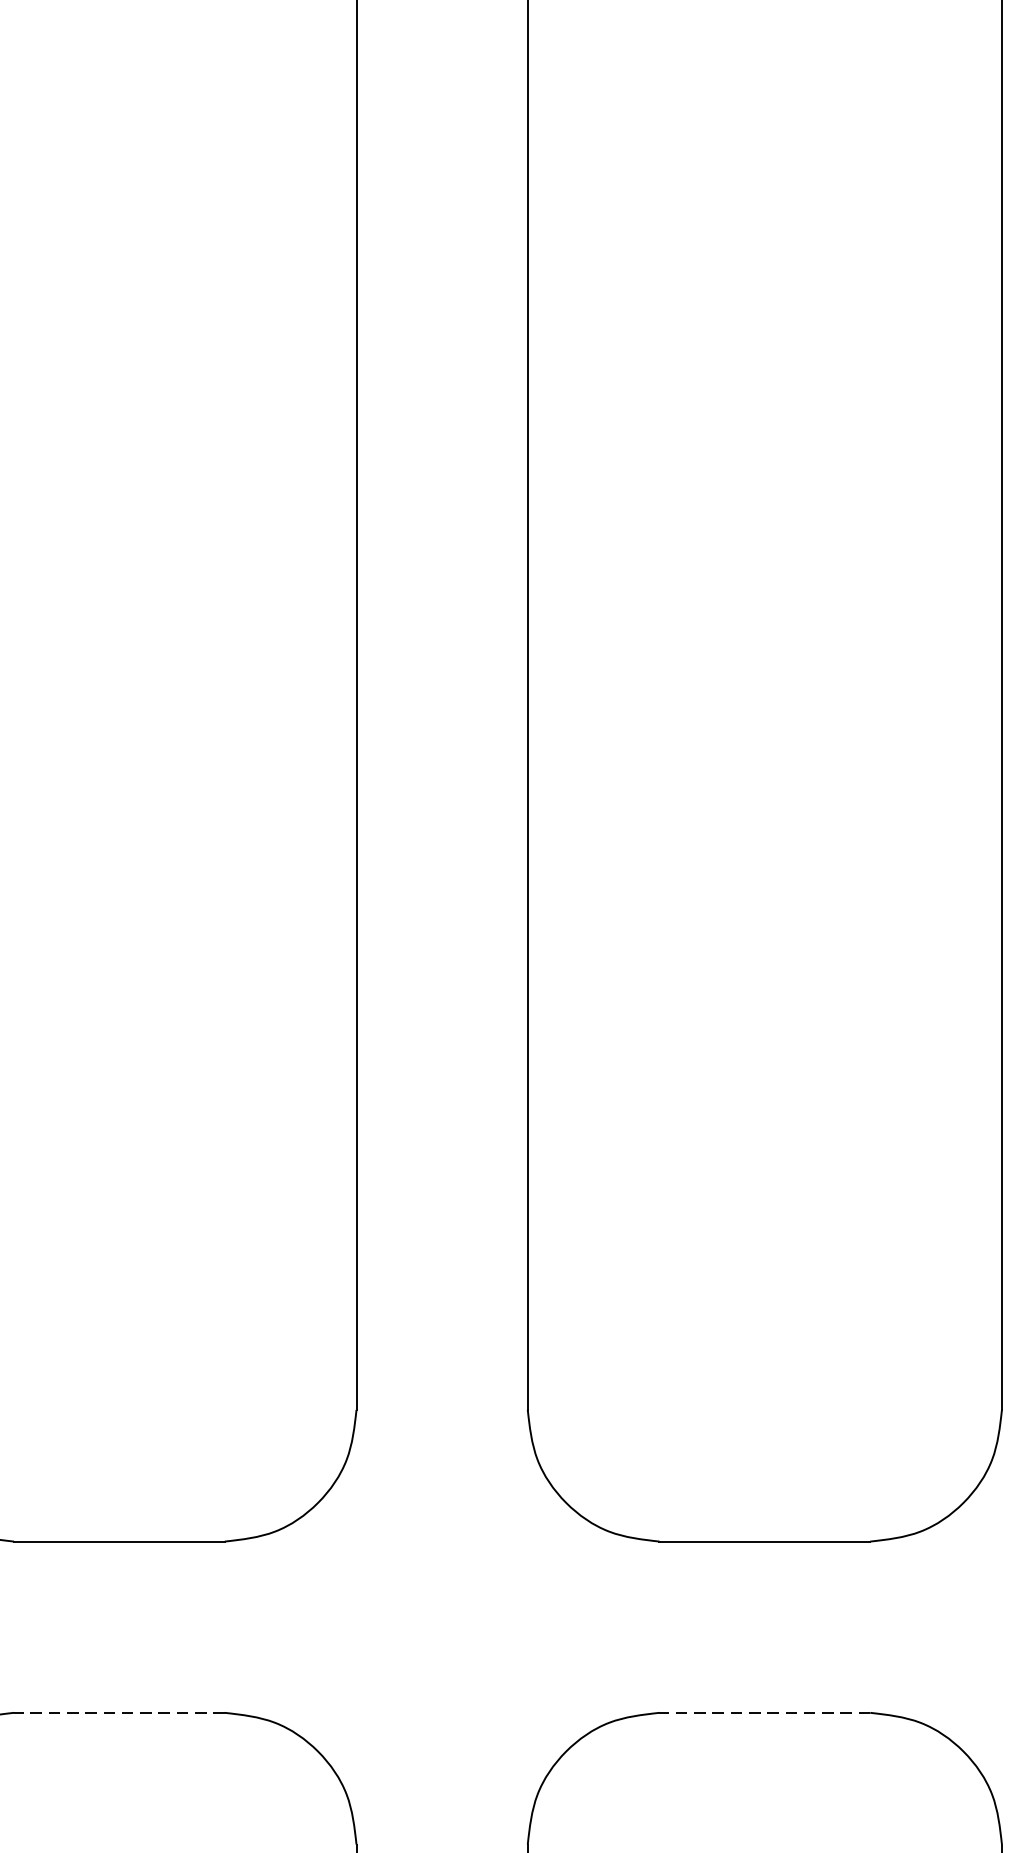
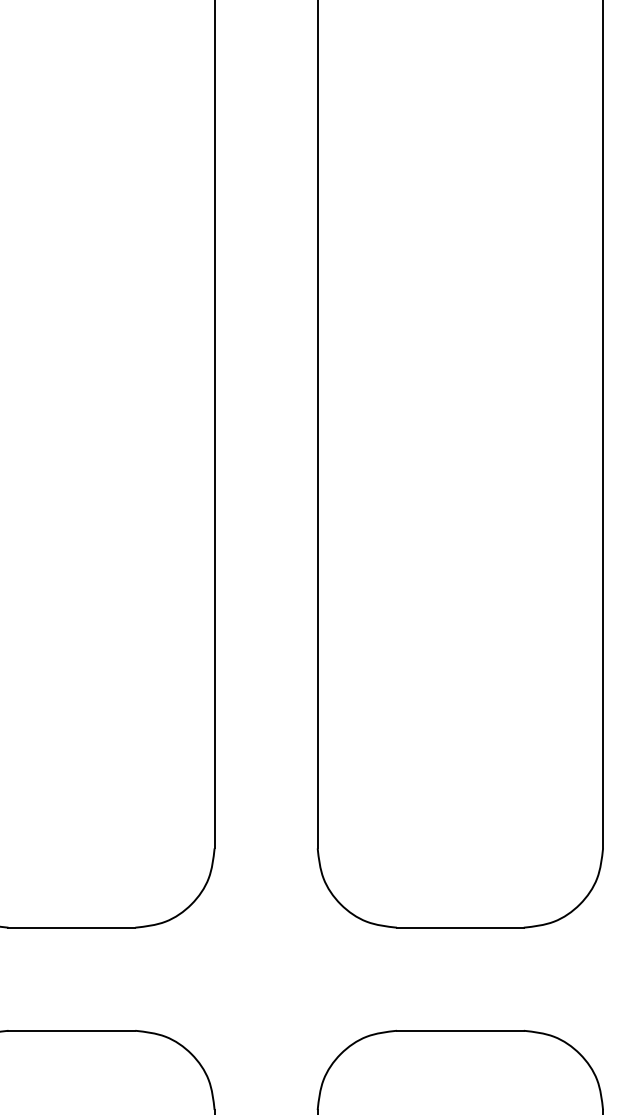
line: (118, 1712) -> (71, 1030), dashed -> solid
line: (763, 1712) -> (459, 1030), dashed -> solid

